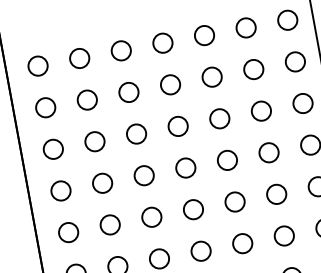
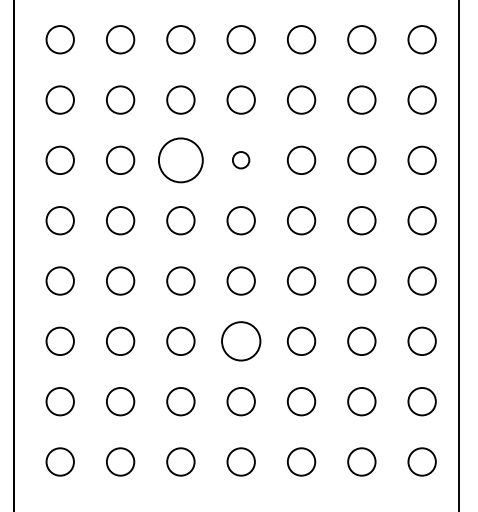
circle: (177, 125) -> (240, 159), size x0.6
circle: (136, 134) -> (180, 160), size x1.6
circle: (200, 251) -> (240, 341), size x1.4

